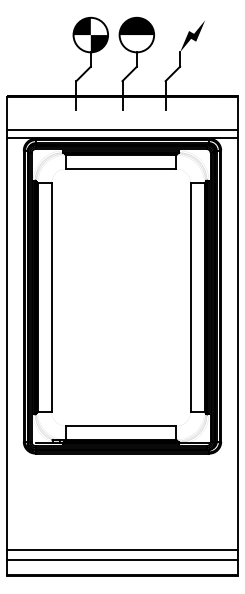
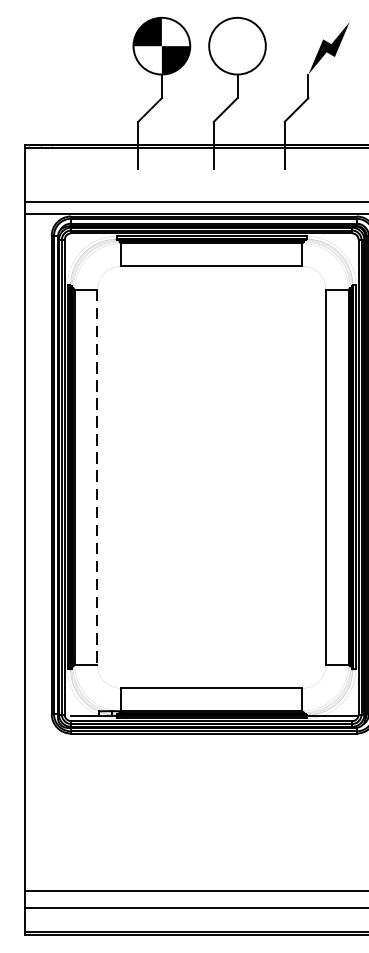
fill: (136, 26) -> (236, 32), removed
line: (51, 298) -> (97, 478), solid -> dashed

